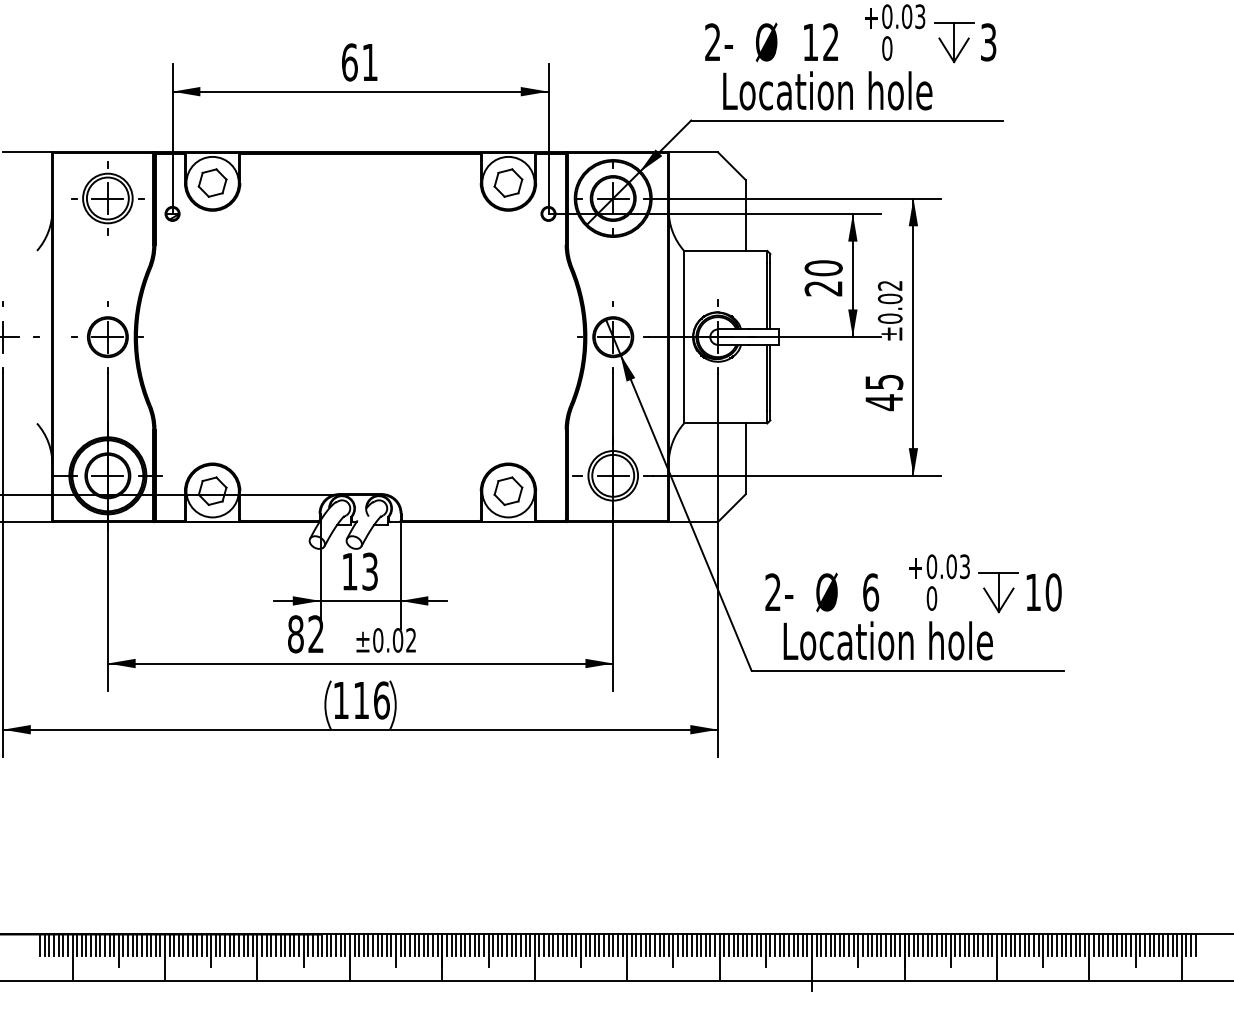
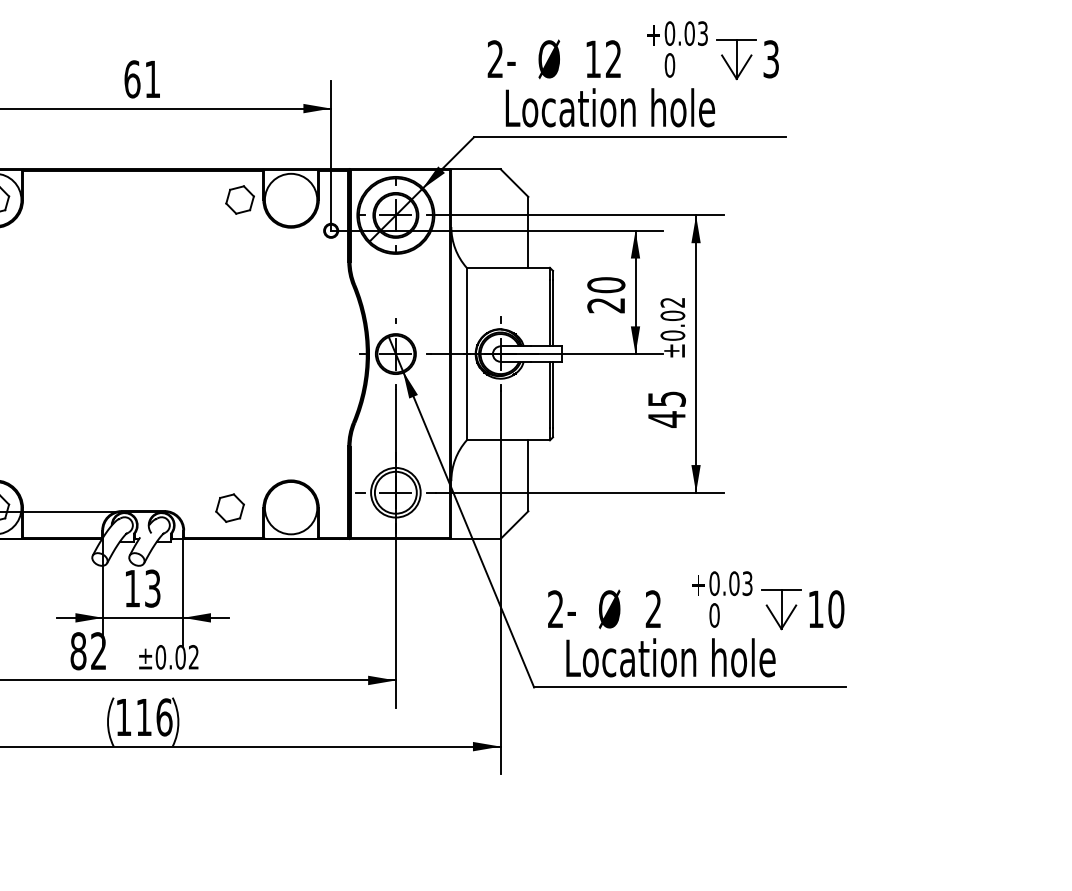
part: (508, 182) -> (240, 199), moved
part: (508, 490) -> (230, 507), moved
text: (871, 592) -> (654, 609), 6 -> 2

